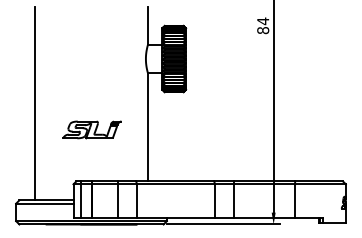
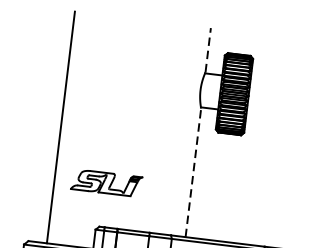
line: (148, 24) -> (208, 49), solid -> dashed
line: (148, 127) -> (193, 172), solid -> dashed
part: (91, 129) -> (106, 182), moved

